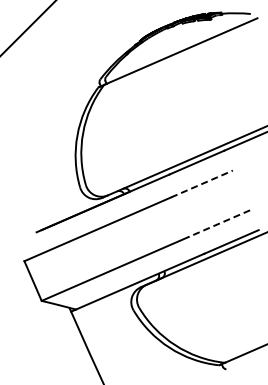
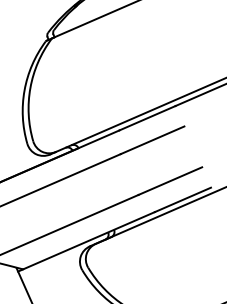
line: (201, 184) -> (152, 140), dashed -> solid
line: (219, 223) -> (170, 180), dashed -> solid

